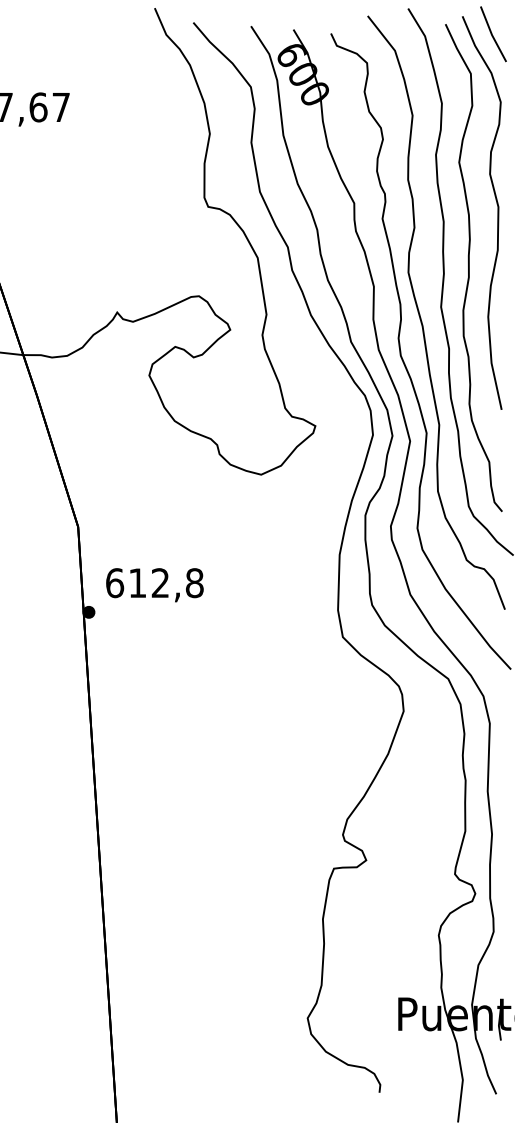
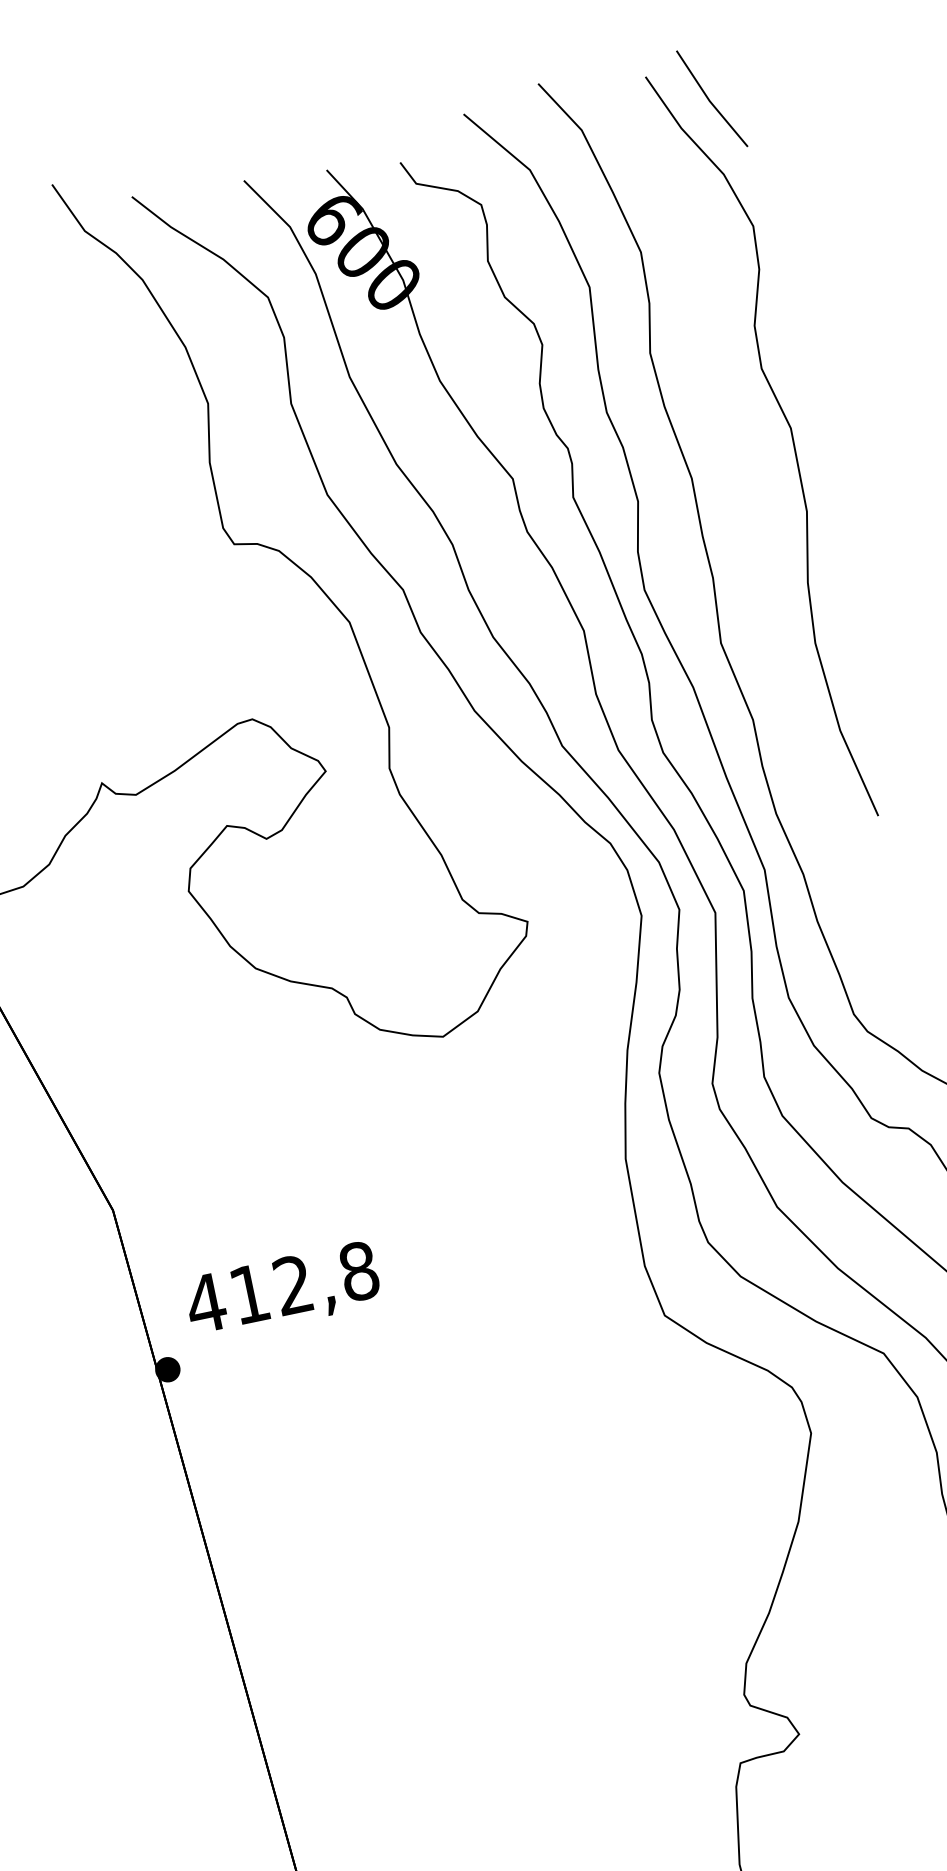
curve: (469, 268) -> (759, 557), removed
text: (114, 583) -> (205, 1304), 612,8 -> 412,8

